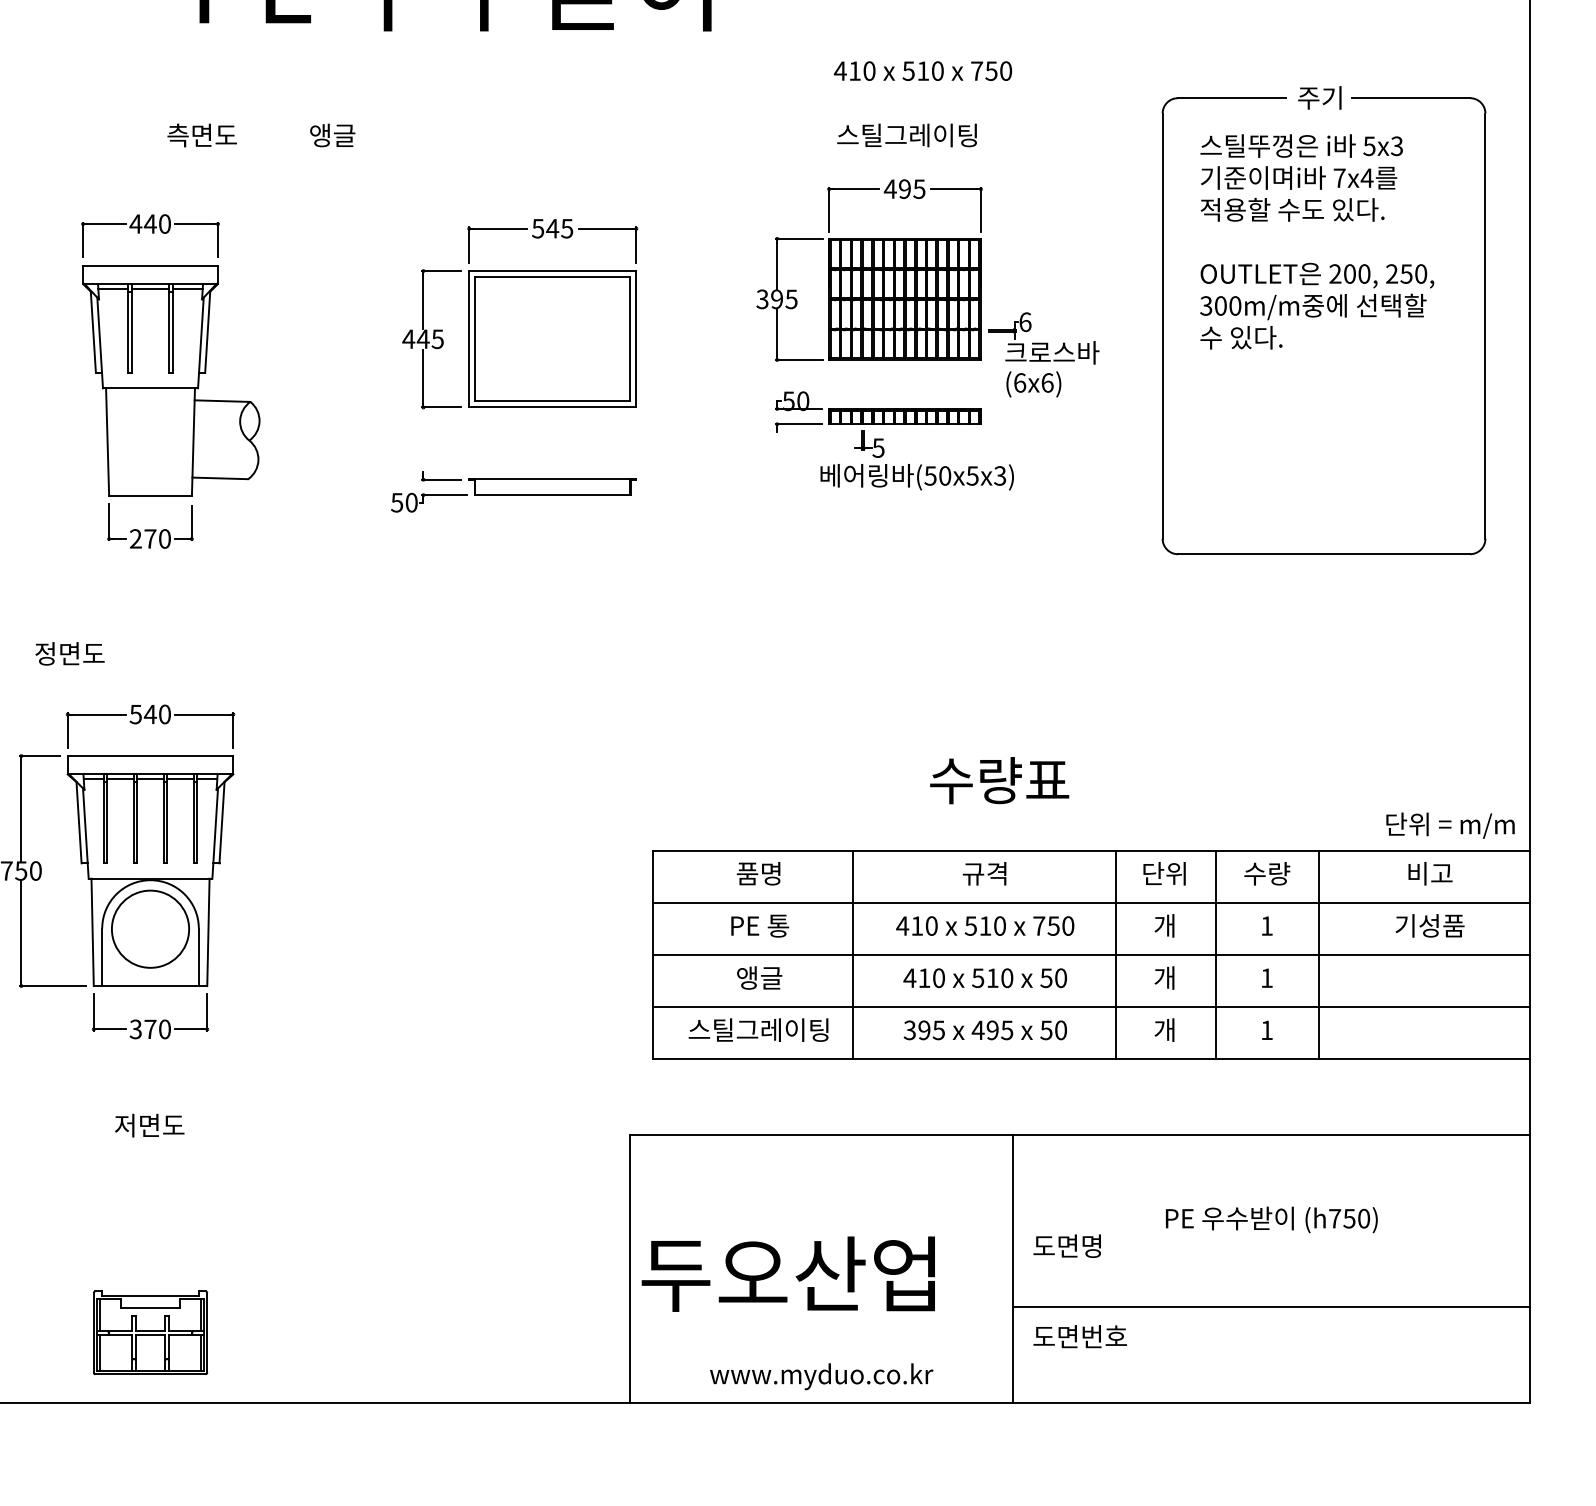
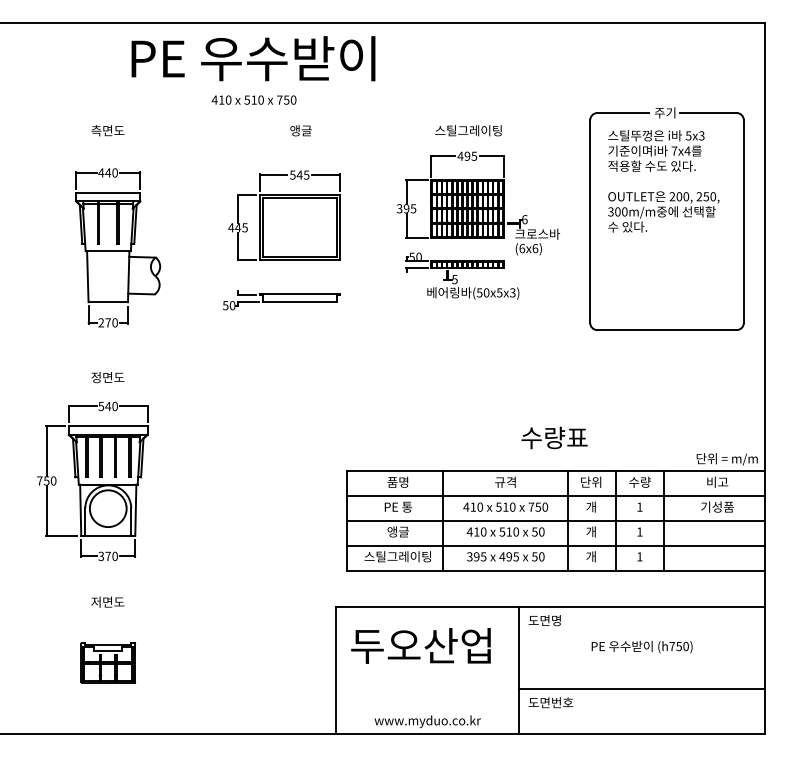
text: (921, 69) -> (253, 99), moved
text: (201, 134) -> (107, 130), moved
text: (331, 134) -> (300, 130), moved
text: (69, 653) -> (107, 377), moved
text: (999, 779) -> (554, 437), moved
text: (1066, 1245) -> (544, 620), moved
text: (787, 1273) -> (420, 645), moved
part: (151, 1332) -> (108, 662), moved

